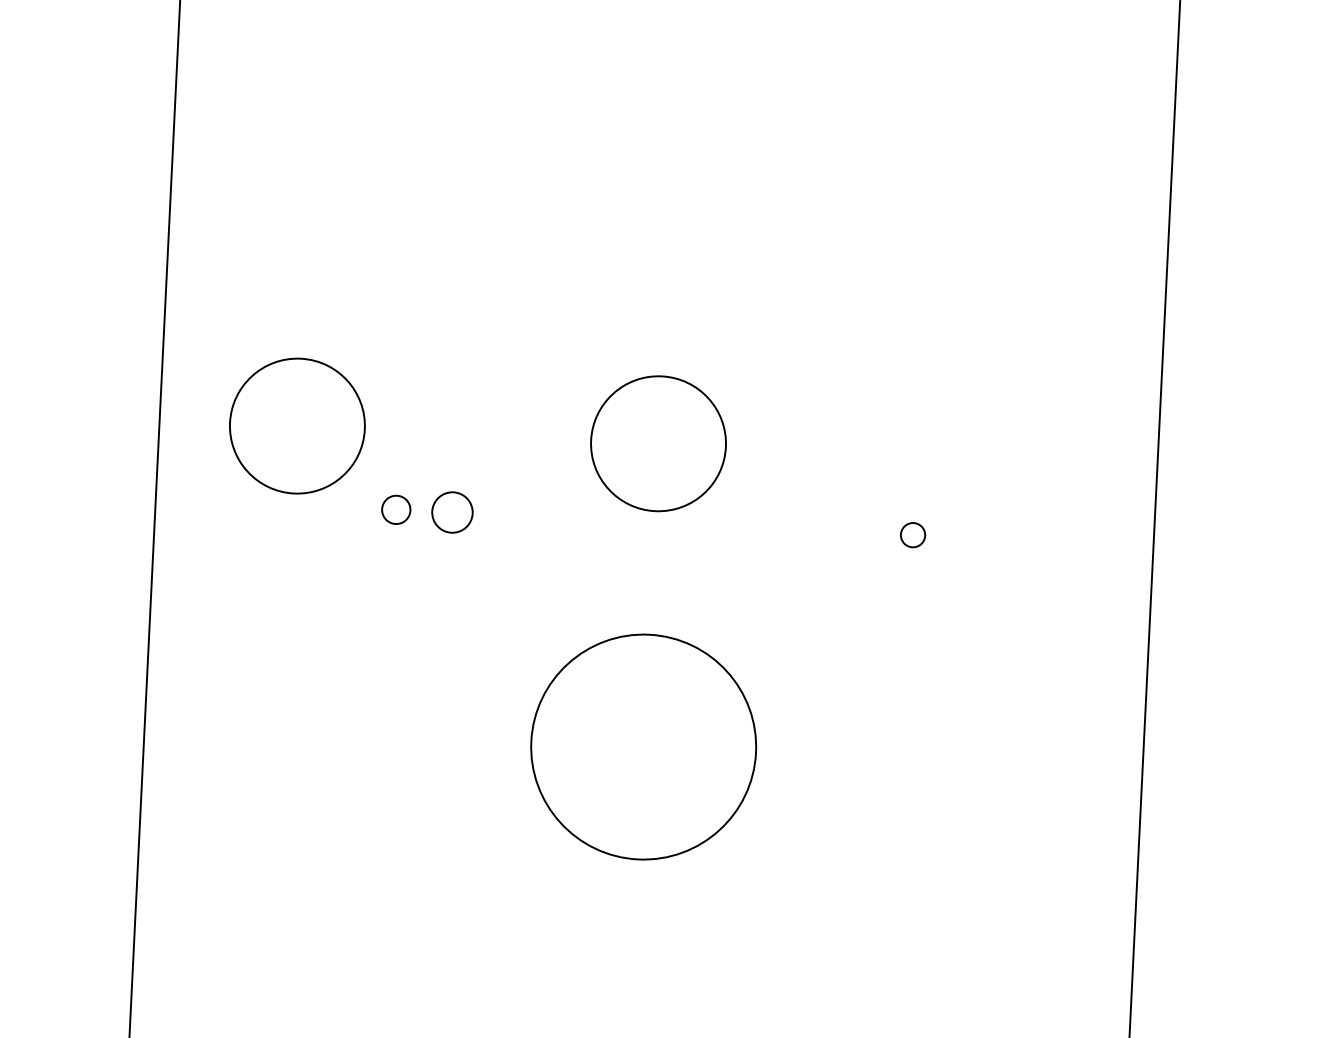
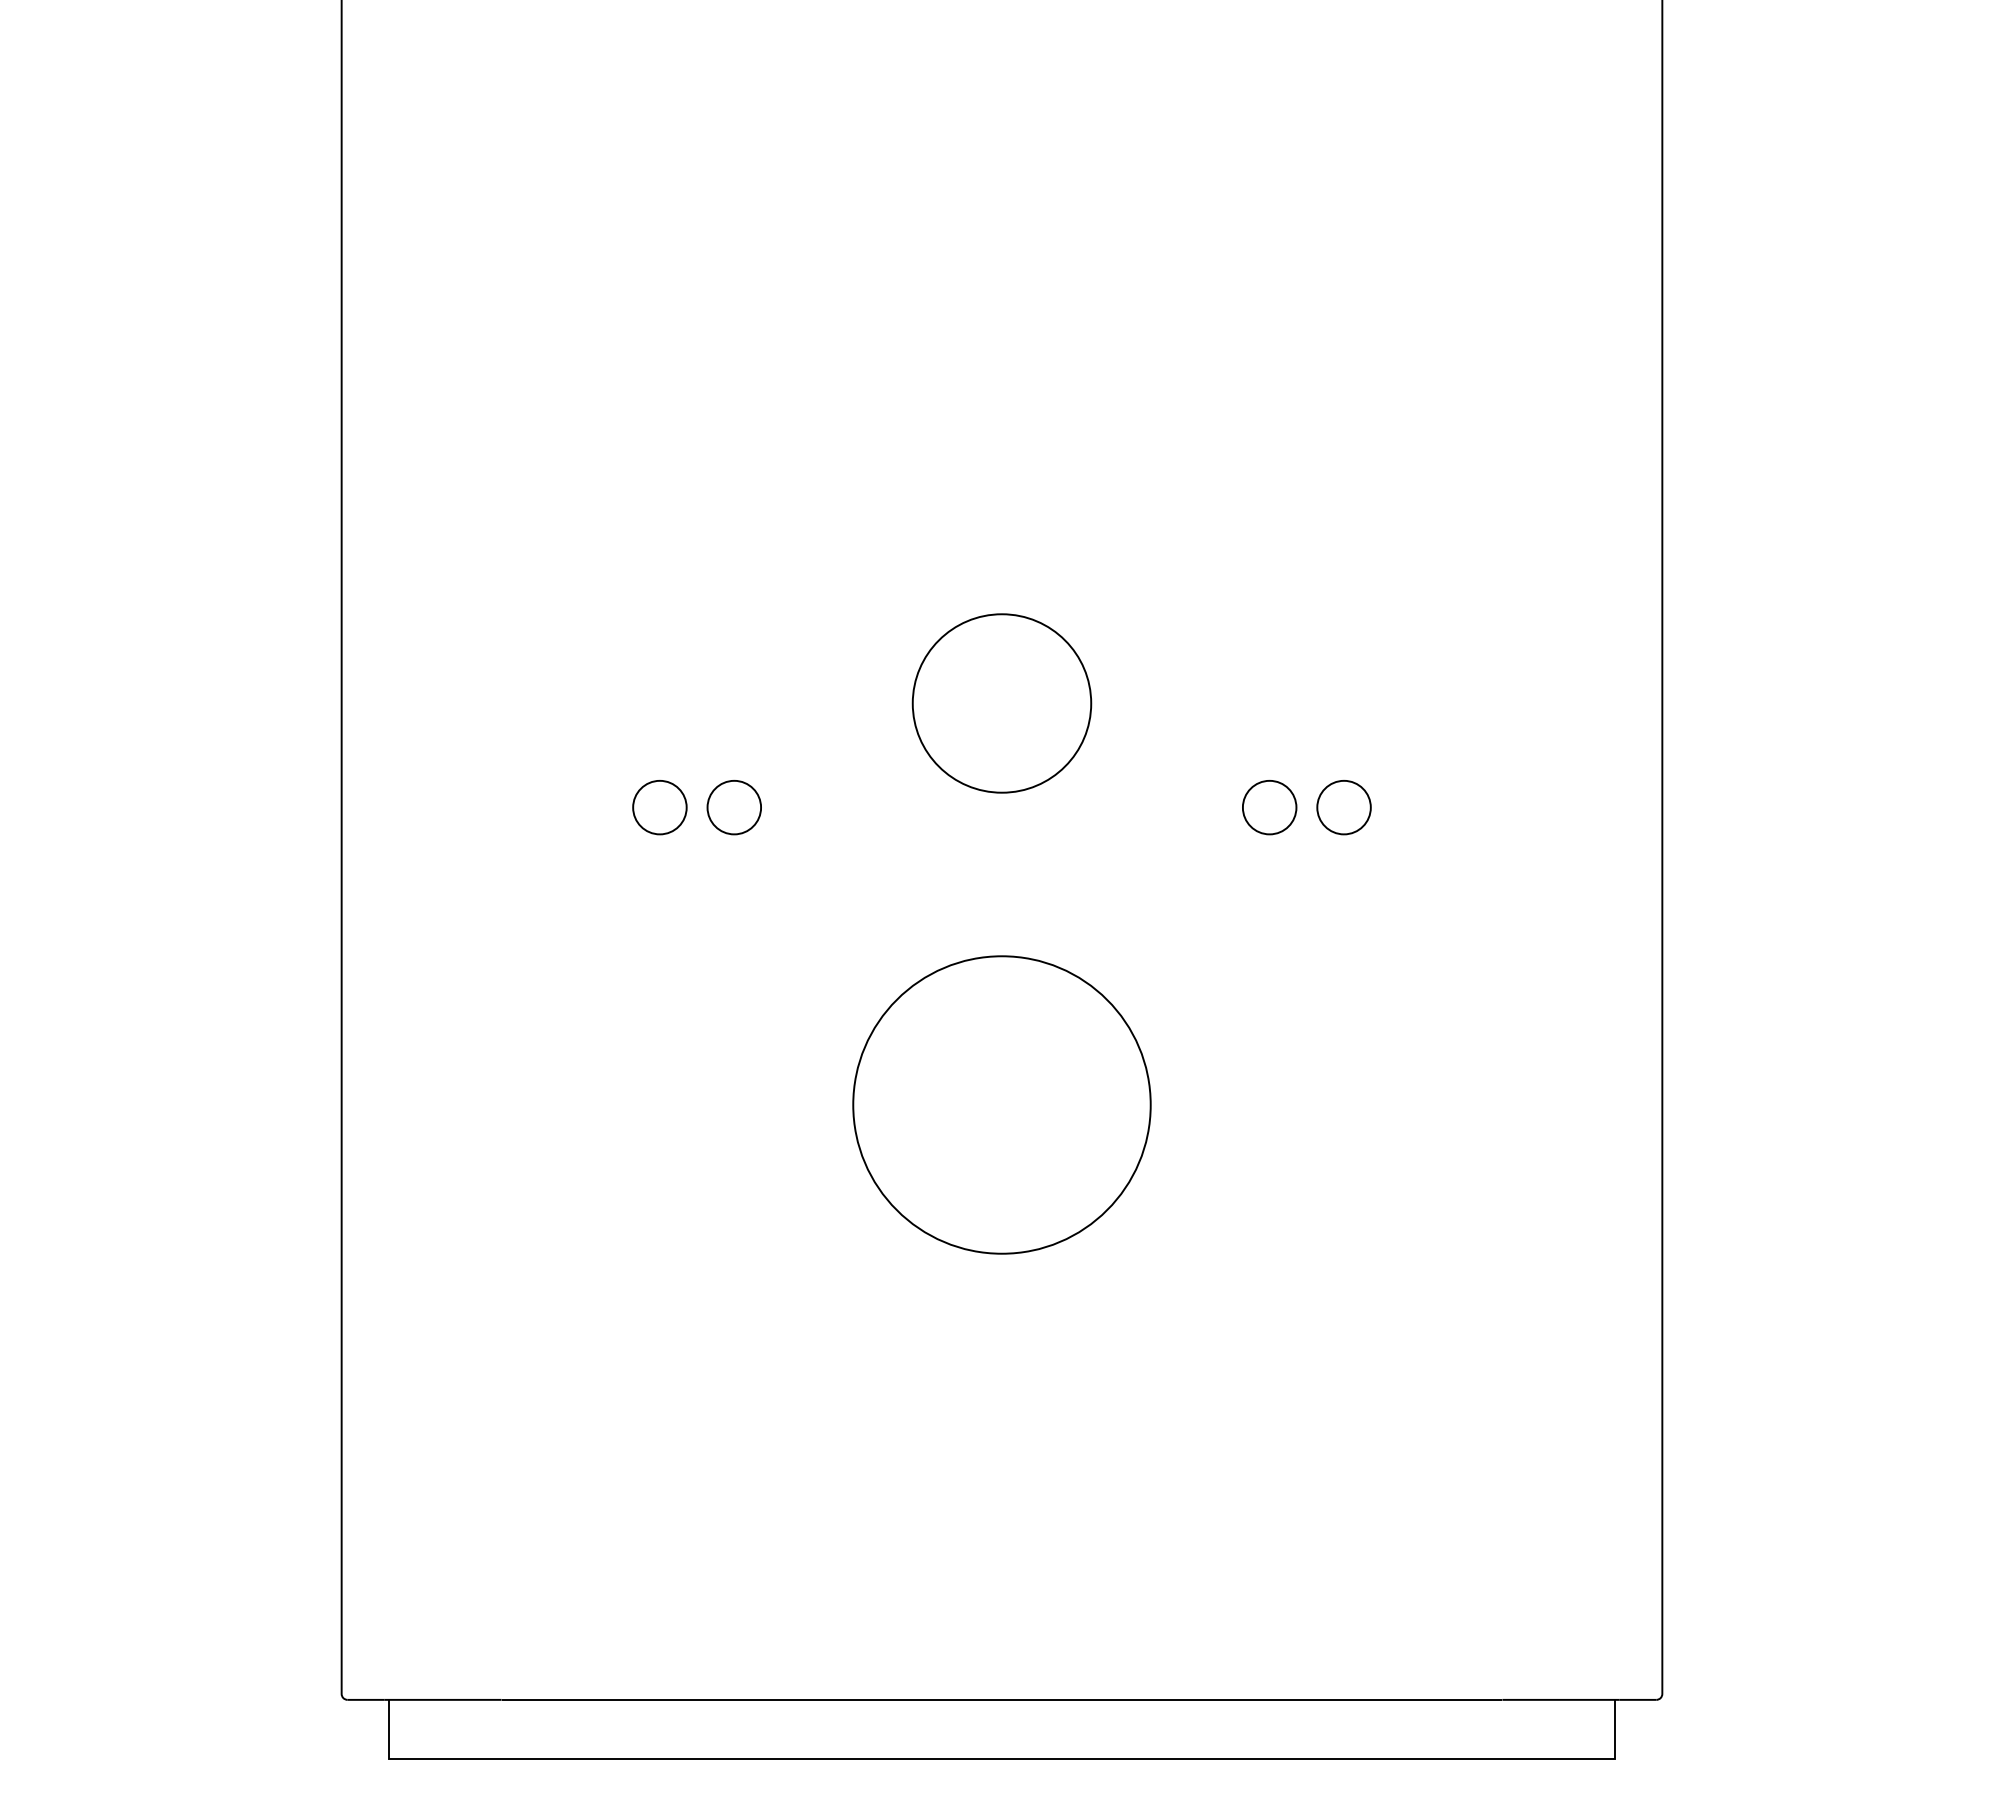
part: (297, 426) -> (523, 703), removed
part: (395, 509) -> (659, 807), size x1.43
part: (856, 532) -> (1269, 807), added
part: (912, 534) -> (1343, 807), size x1.67

